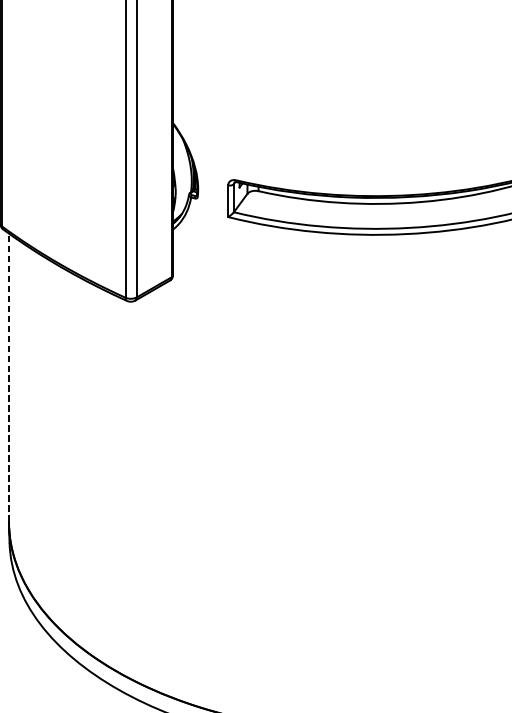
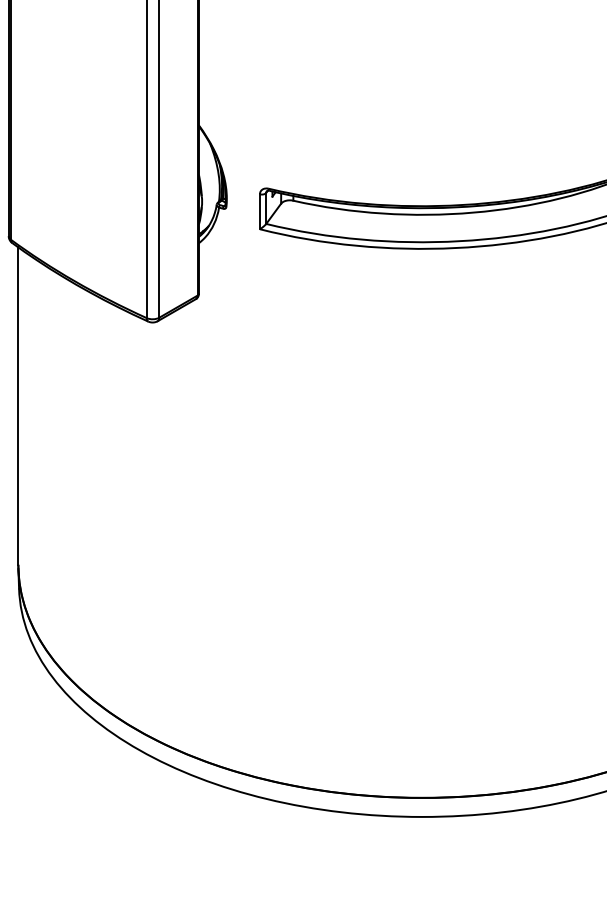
line: (9, 377) -> (18, 406), dashed -> solid

